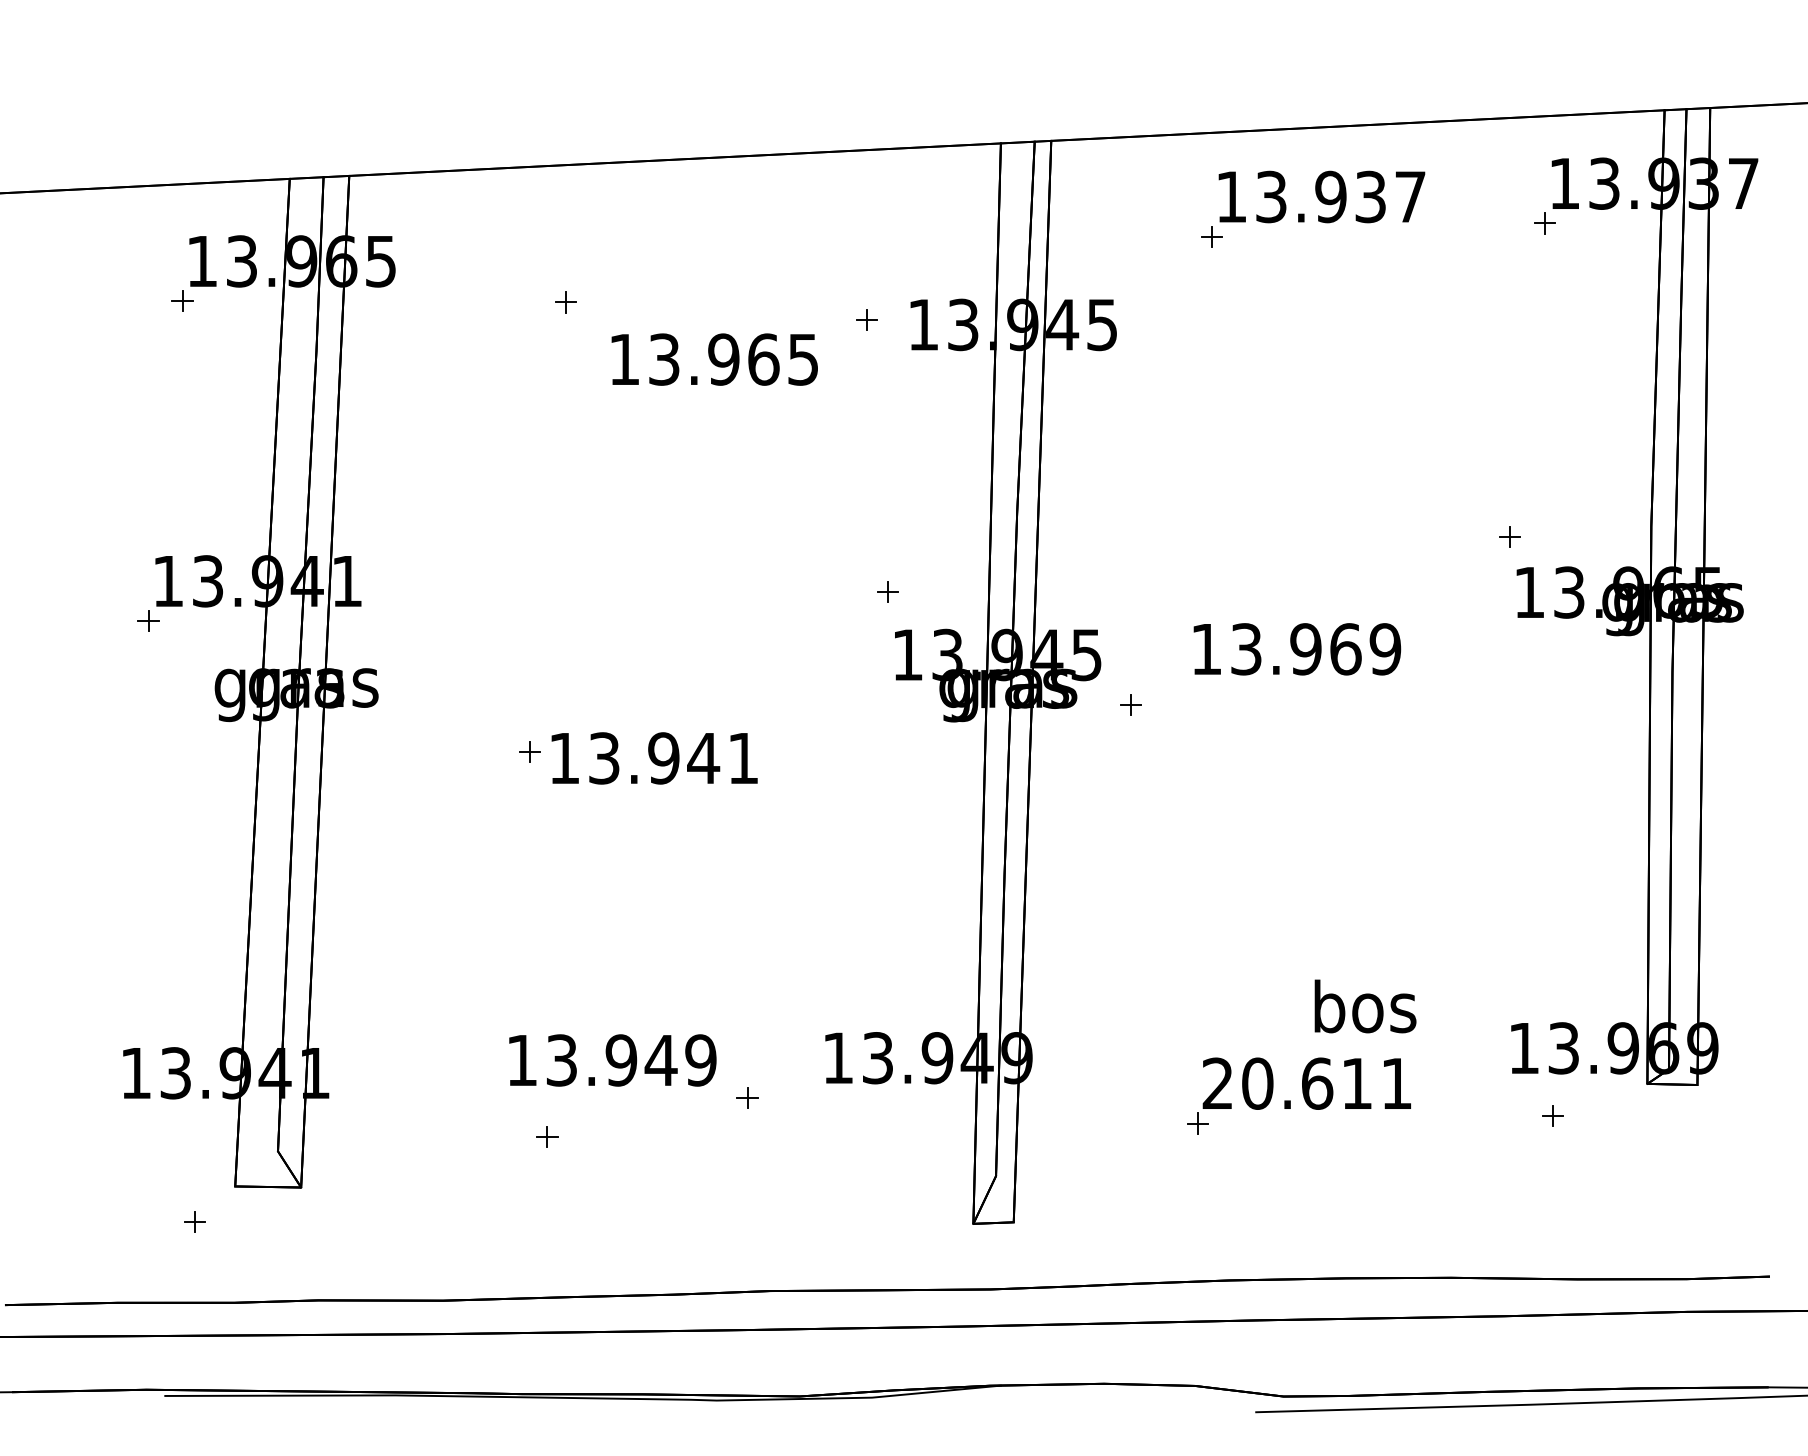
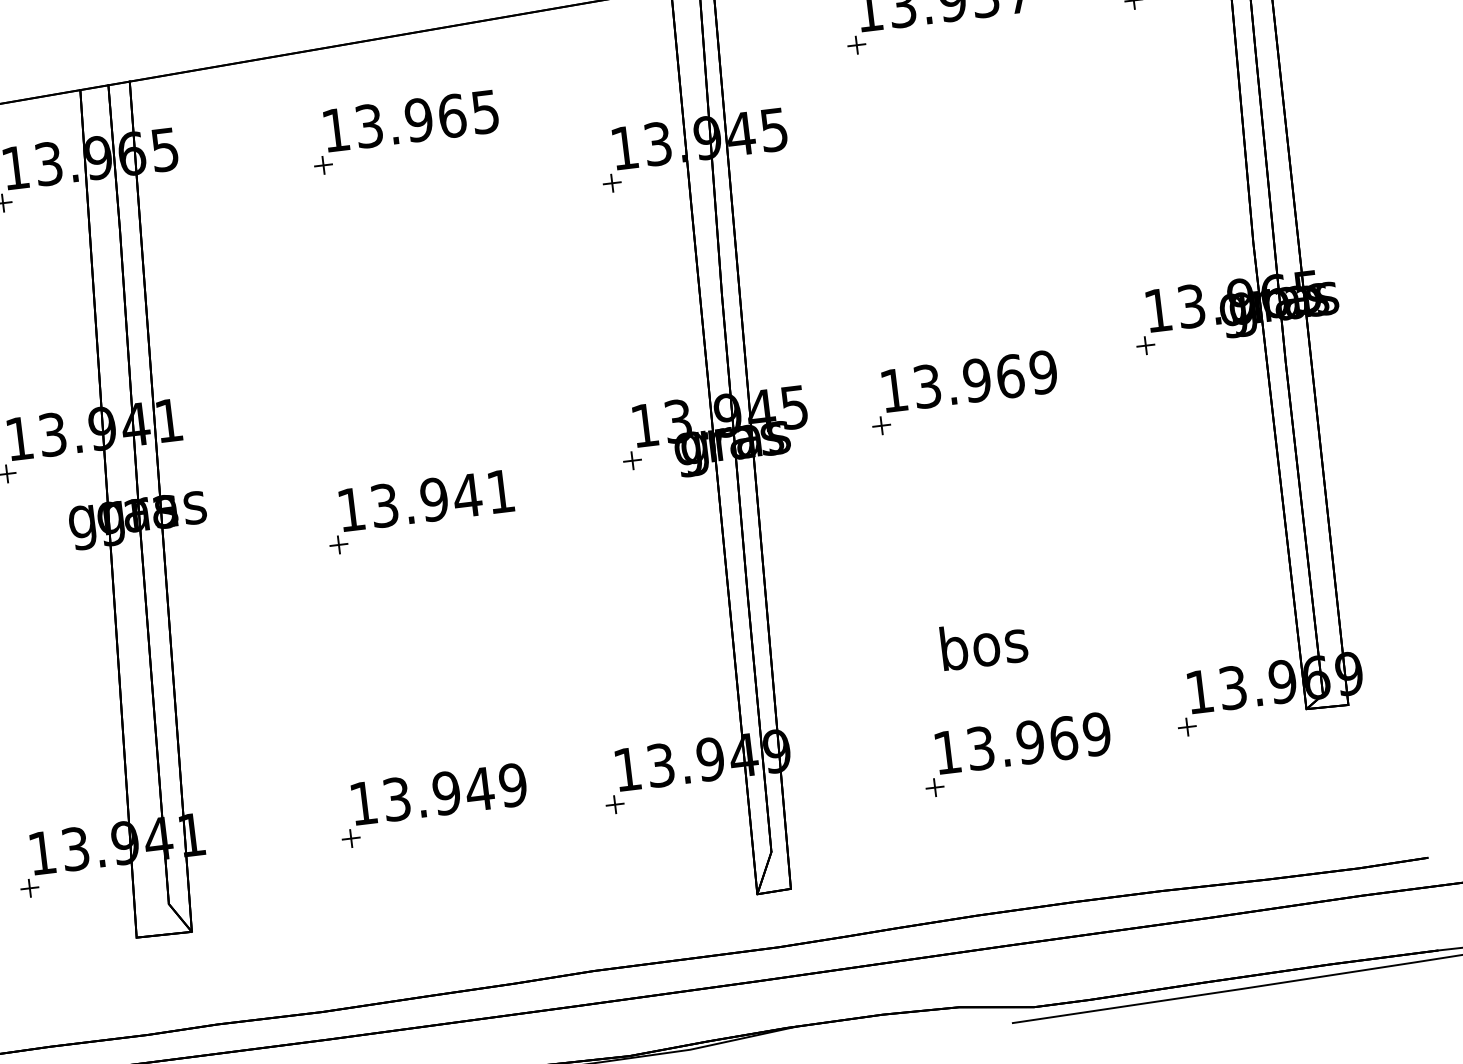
part: (866, 319) -> (612, 183), moved
text: (714, 359) -> (411, 120), moved
part: (1509, 536) -> (1145, 345), moved
part: (887, 591) -> (632, 460), moved
part: (1130, 704) -> (881, 425), moved
text: (654, 758) -> (426, 500), moved
text: (1365, 1006) -> (984, 644), moved
text: (1307, 1083) -> (1022, 743), 20.611 -> 13.969
part: (747, 1097) -> (615, 804), moved
part: (1552, 1115) -> (1186, 726), moved
part: (547, 1136) -> (351, 837), moved
part: (194, 1221) -> (29, 887), moved

